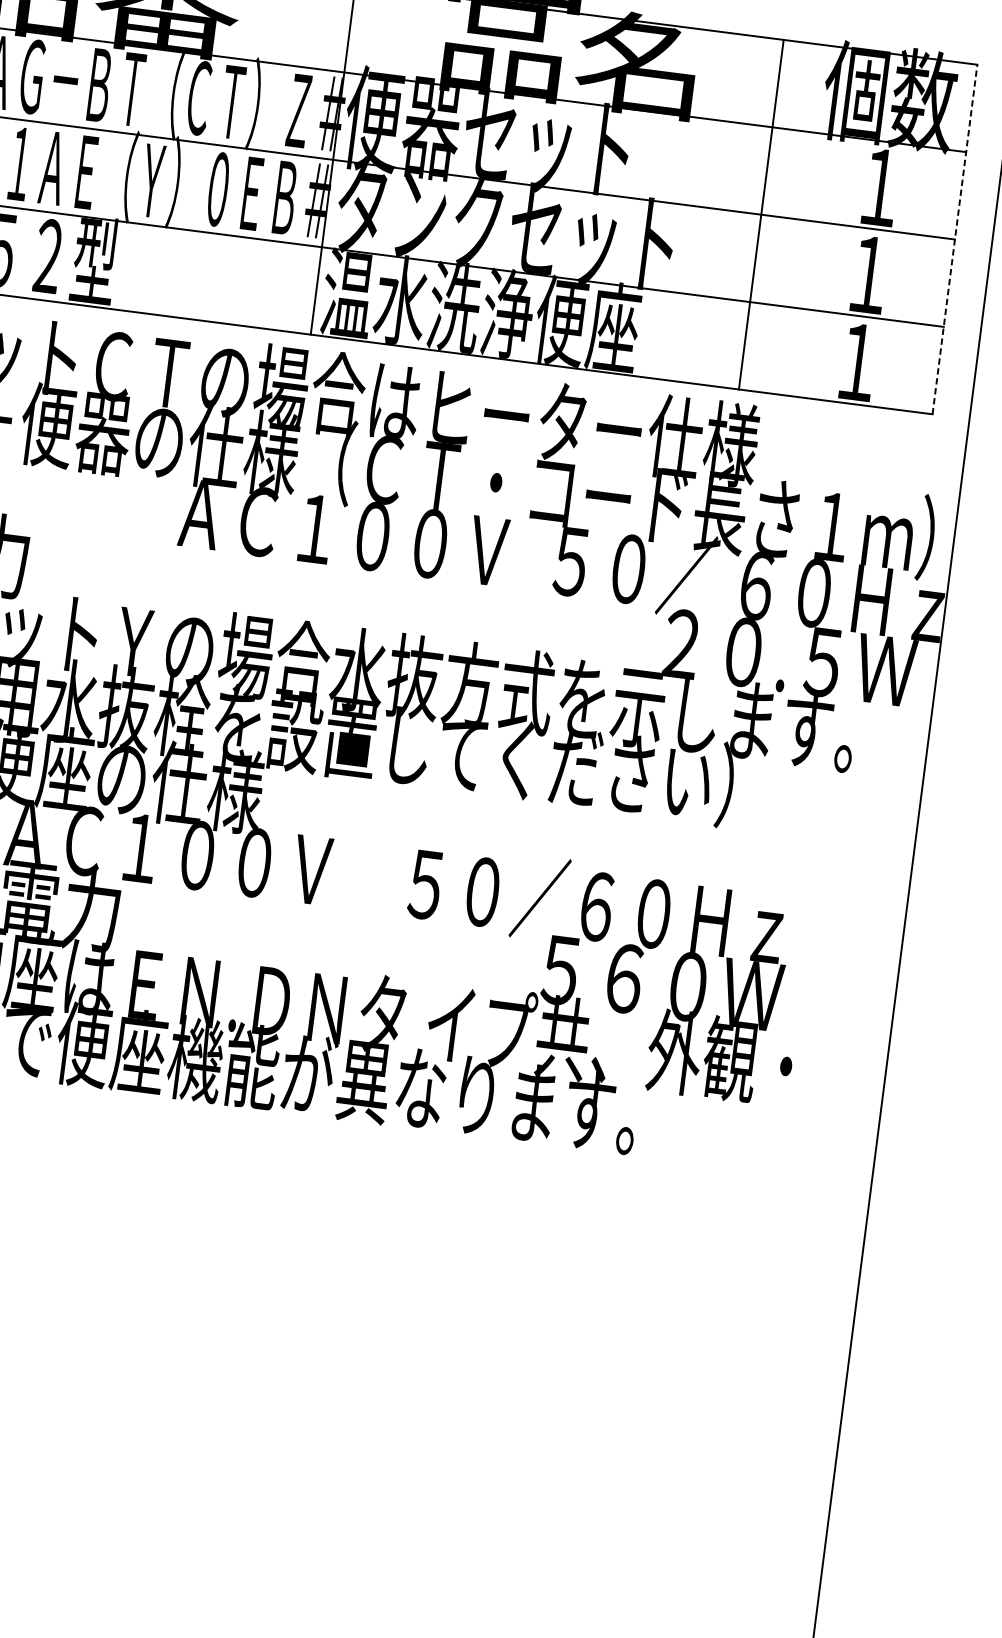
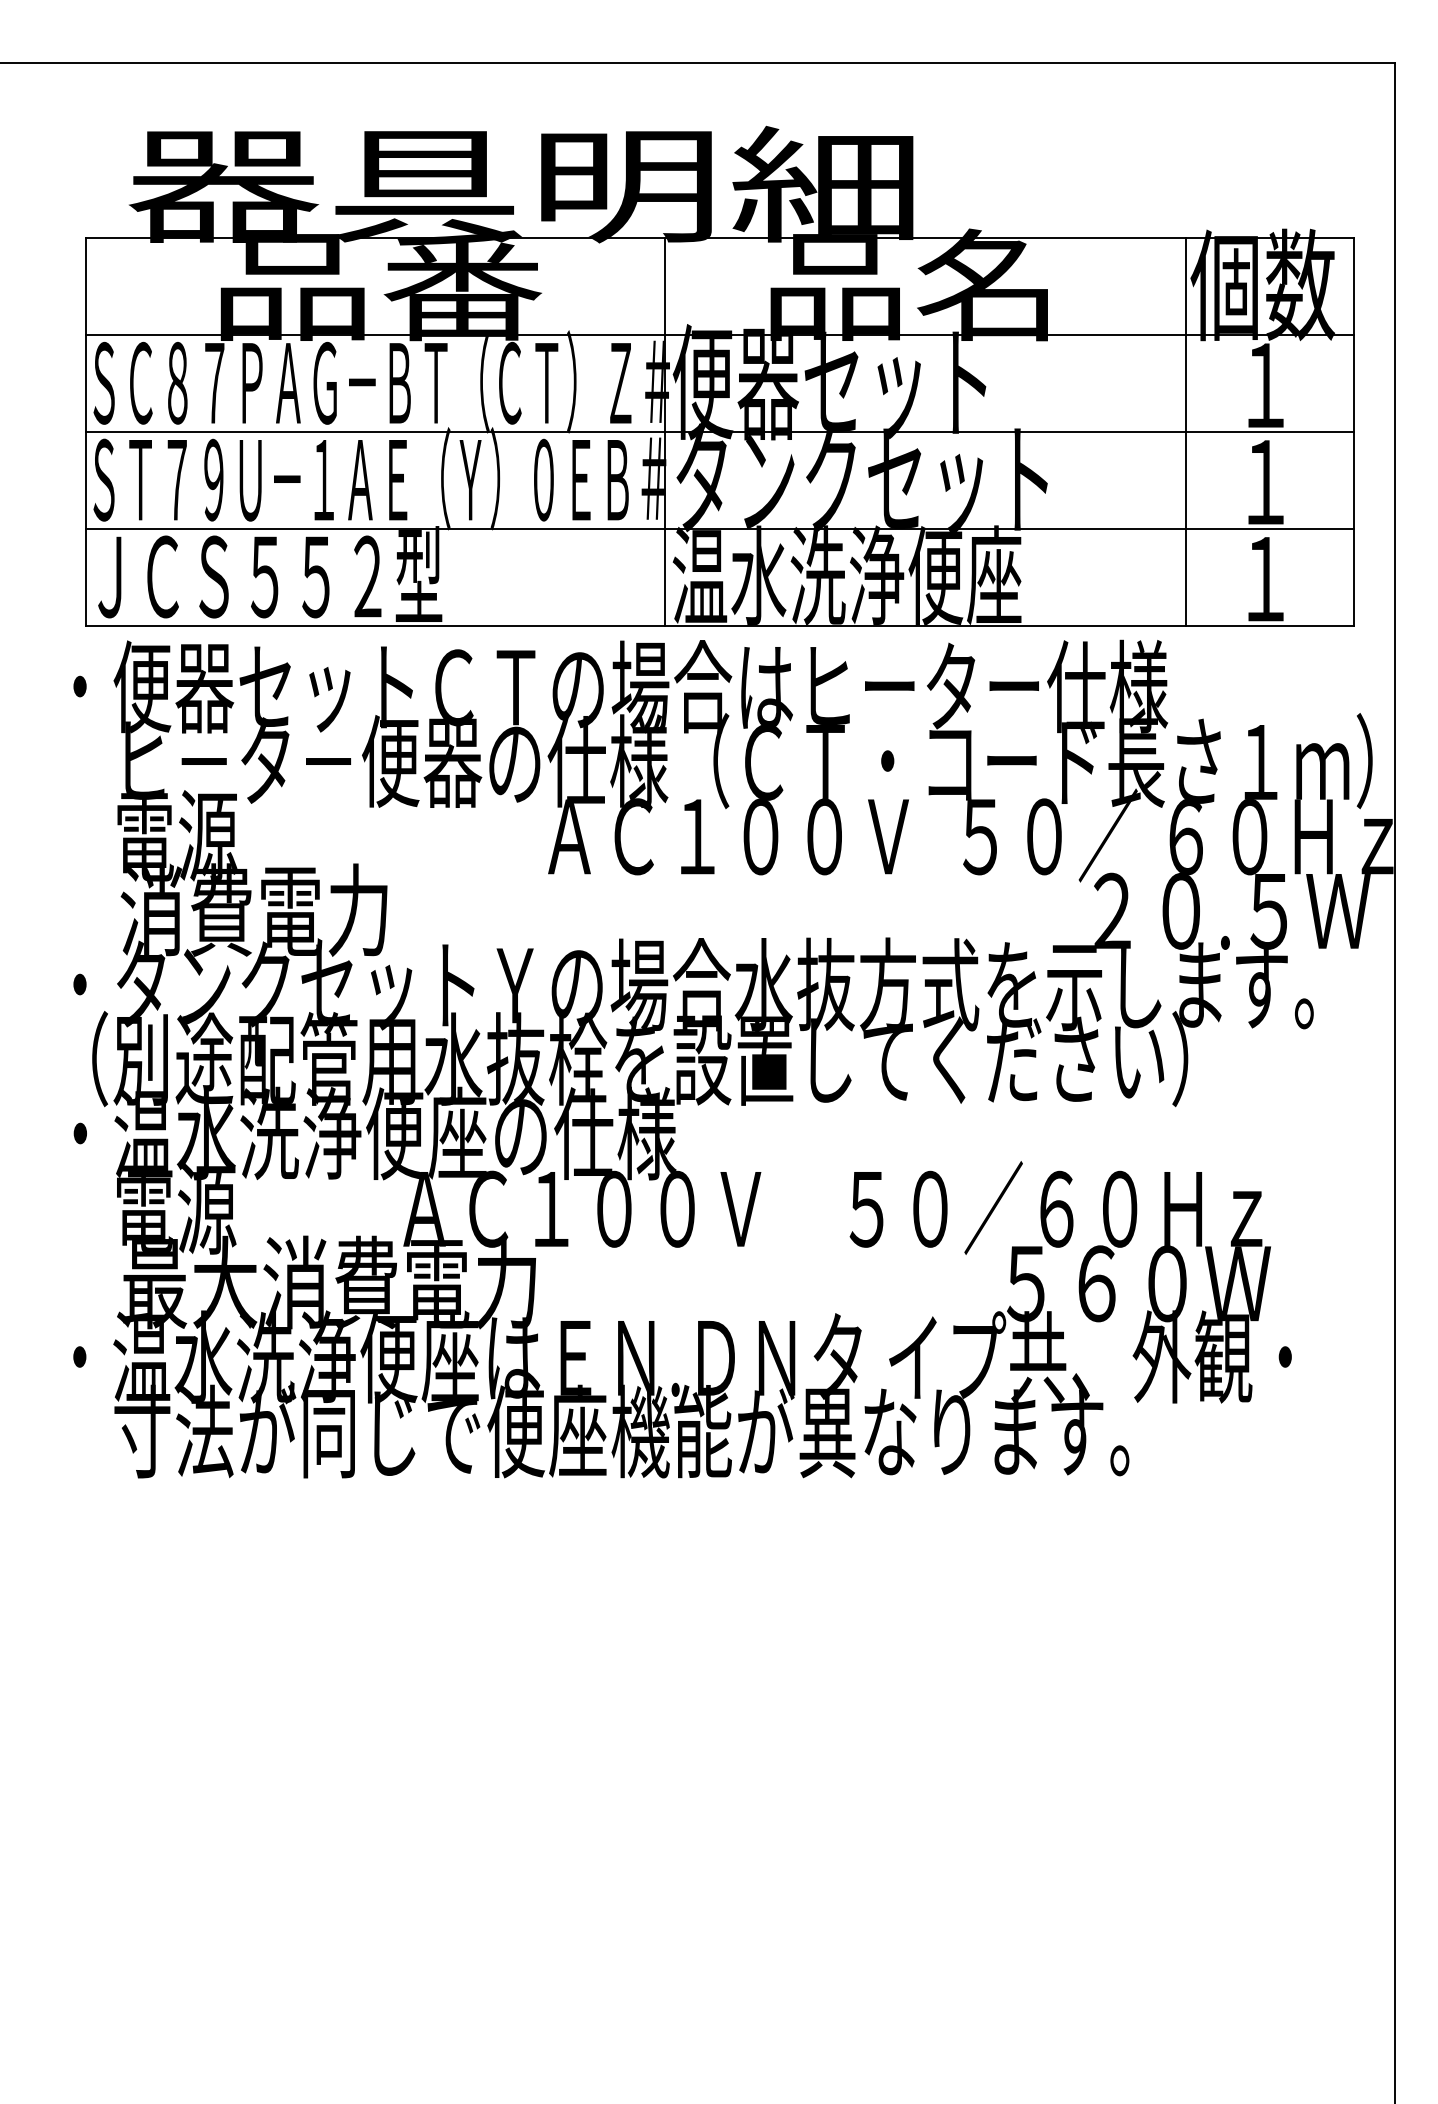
line: (761, 214) -> (1186, 431), moved
line: (954, 239) -> (1353, 431), dashed -> solid

